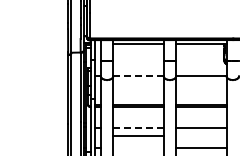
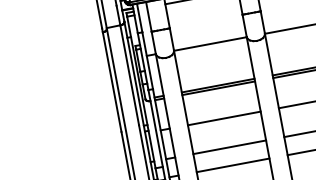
line: (138, 76) -> (210, 44), dashed -> solid
line: (139, 127) -> (225, 117), dashed -> solid
line: (138, 135) -> (229, 146), moved

